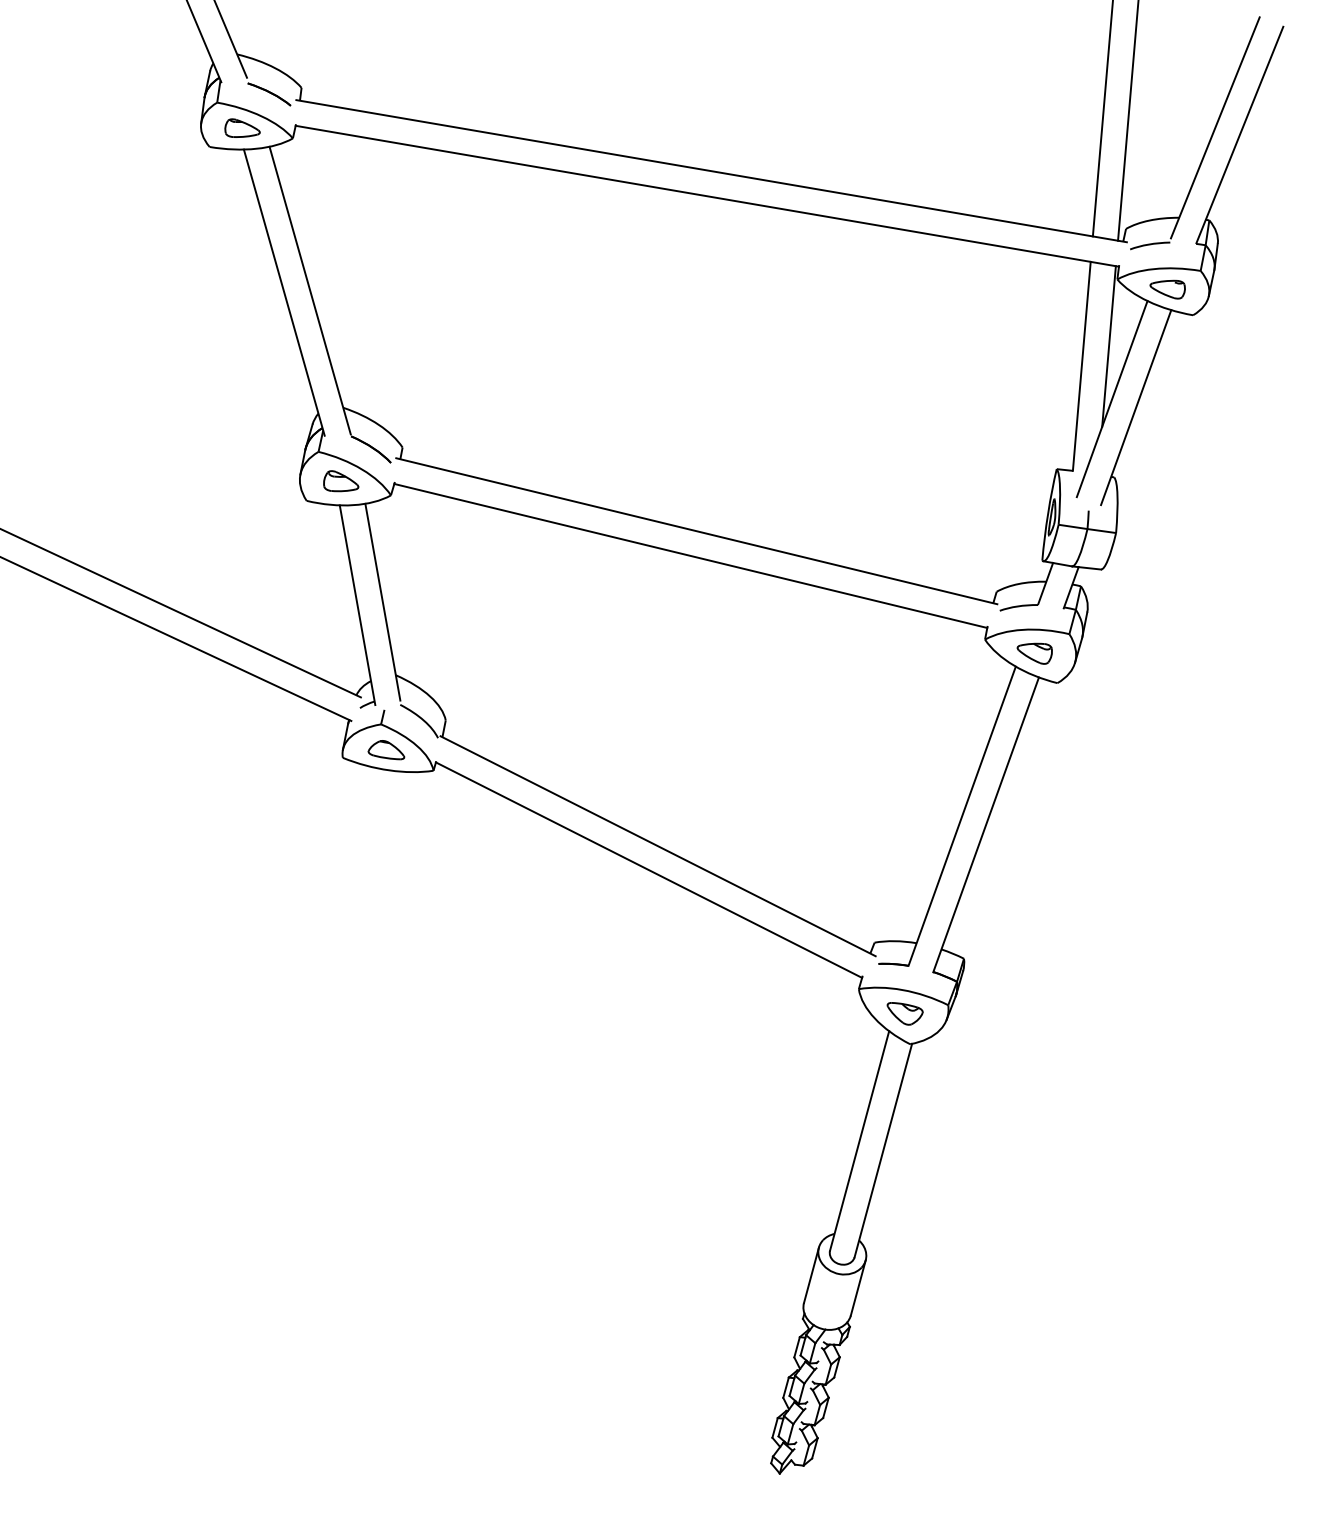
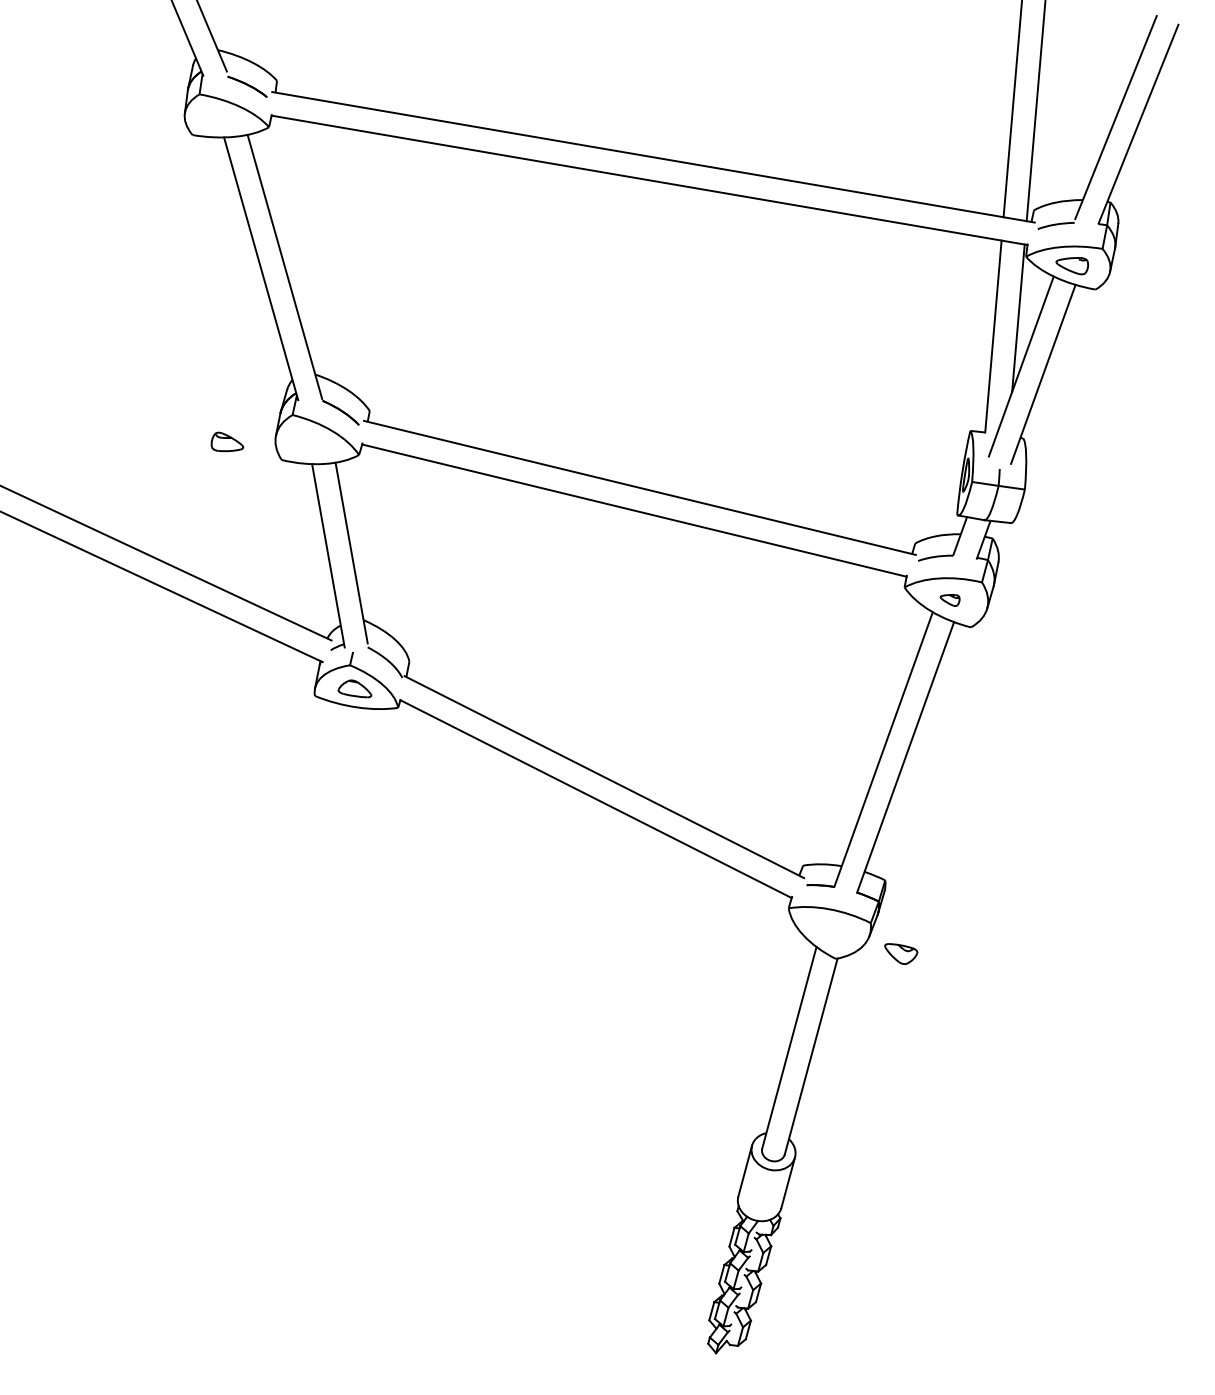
part: (242, 127) -> (222, 117), removed
part: (341, 480) -> (227, 441), moved
part: (1033, 653) -> (949, 600), size x0.6
part: (905, 1013) -> (901, 953), moved

